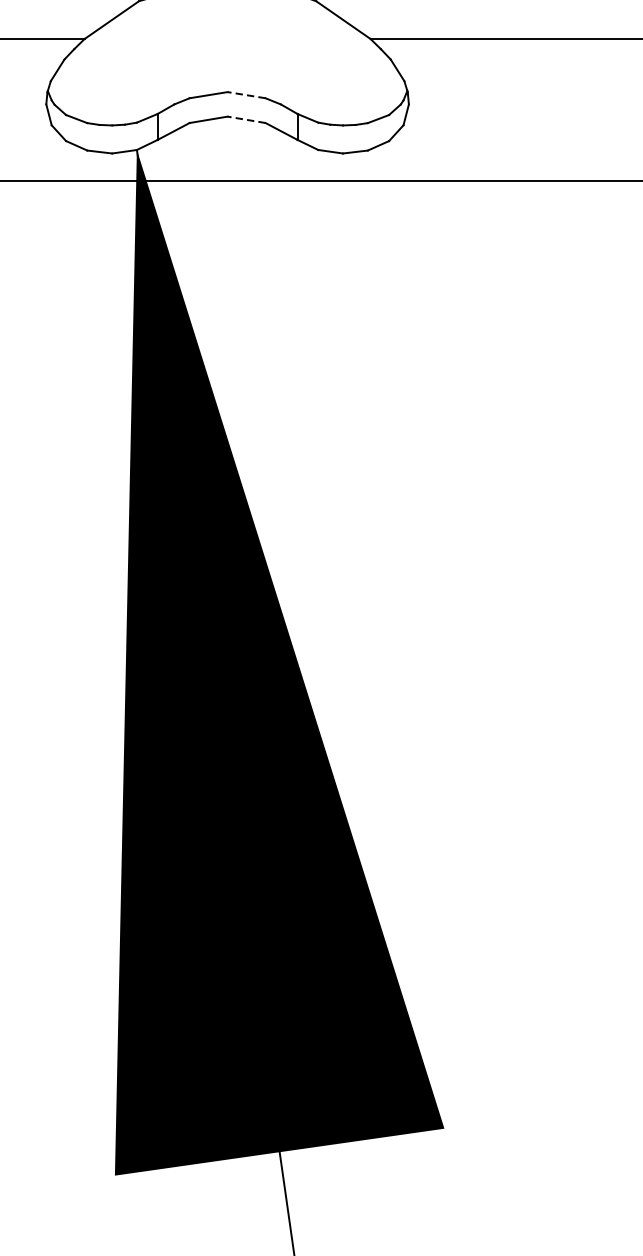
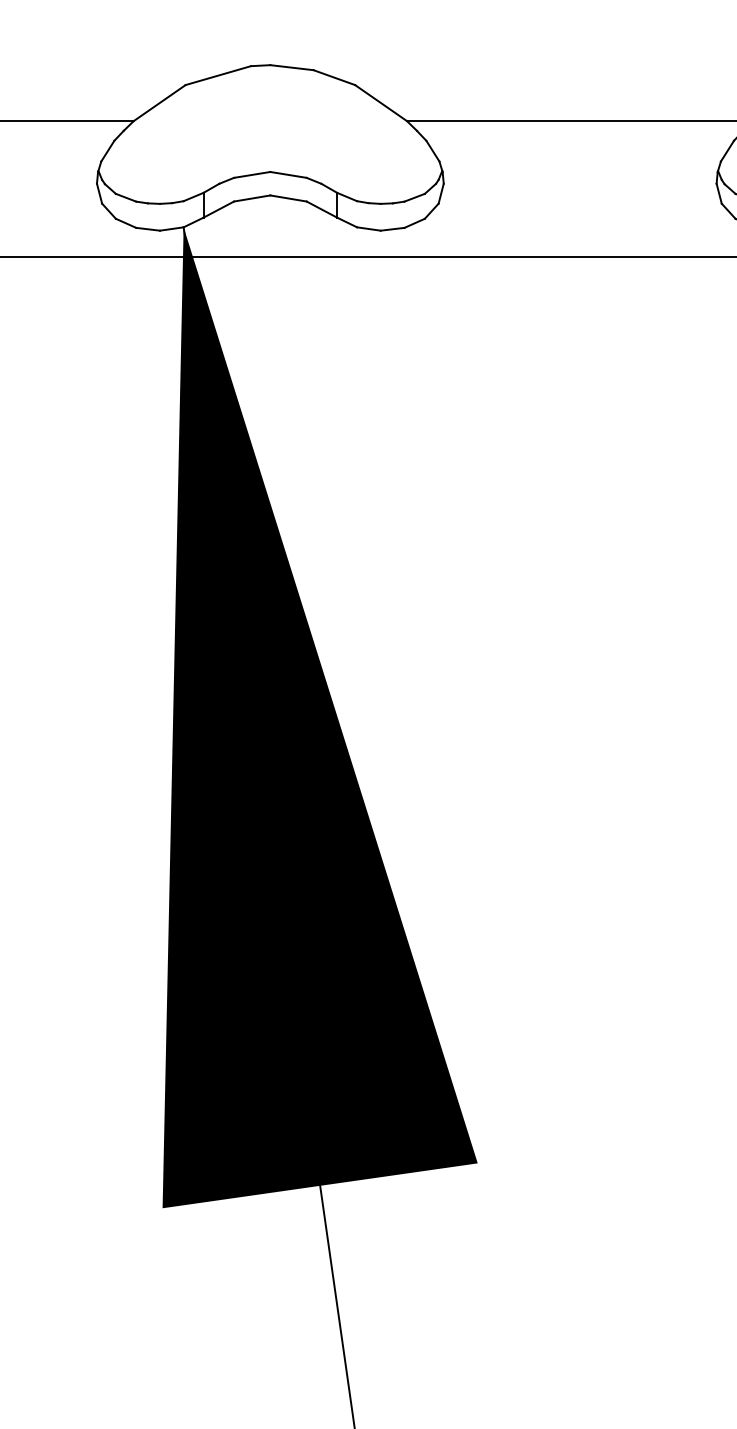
line: (246, 94) -> (288, 174), dashed -> solid
line: (246, 119) -> (288, 198), dashed -> solid

